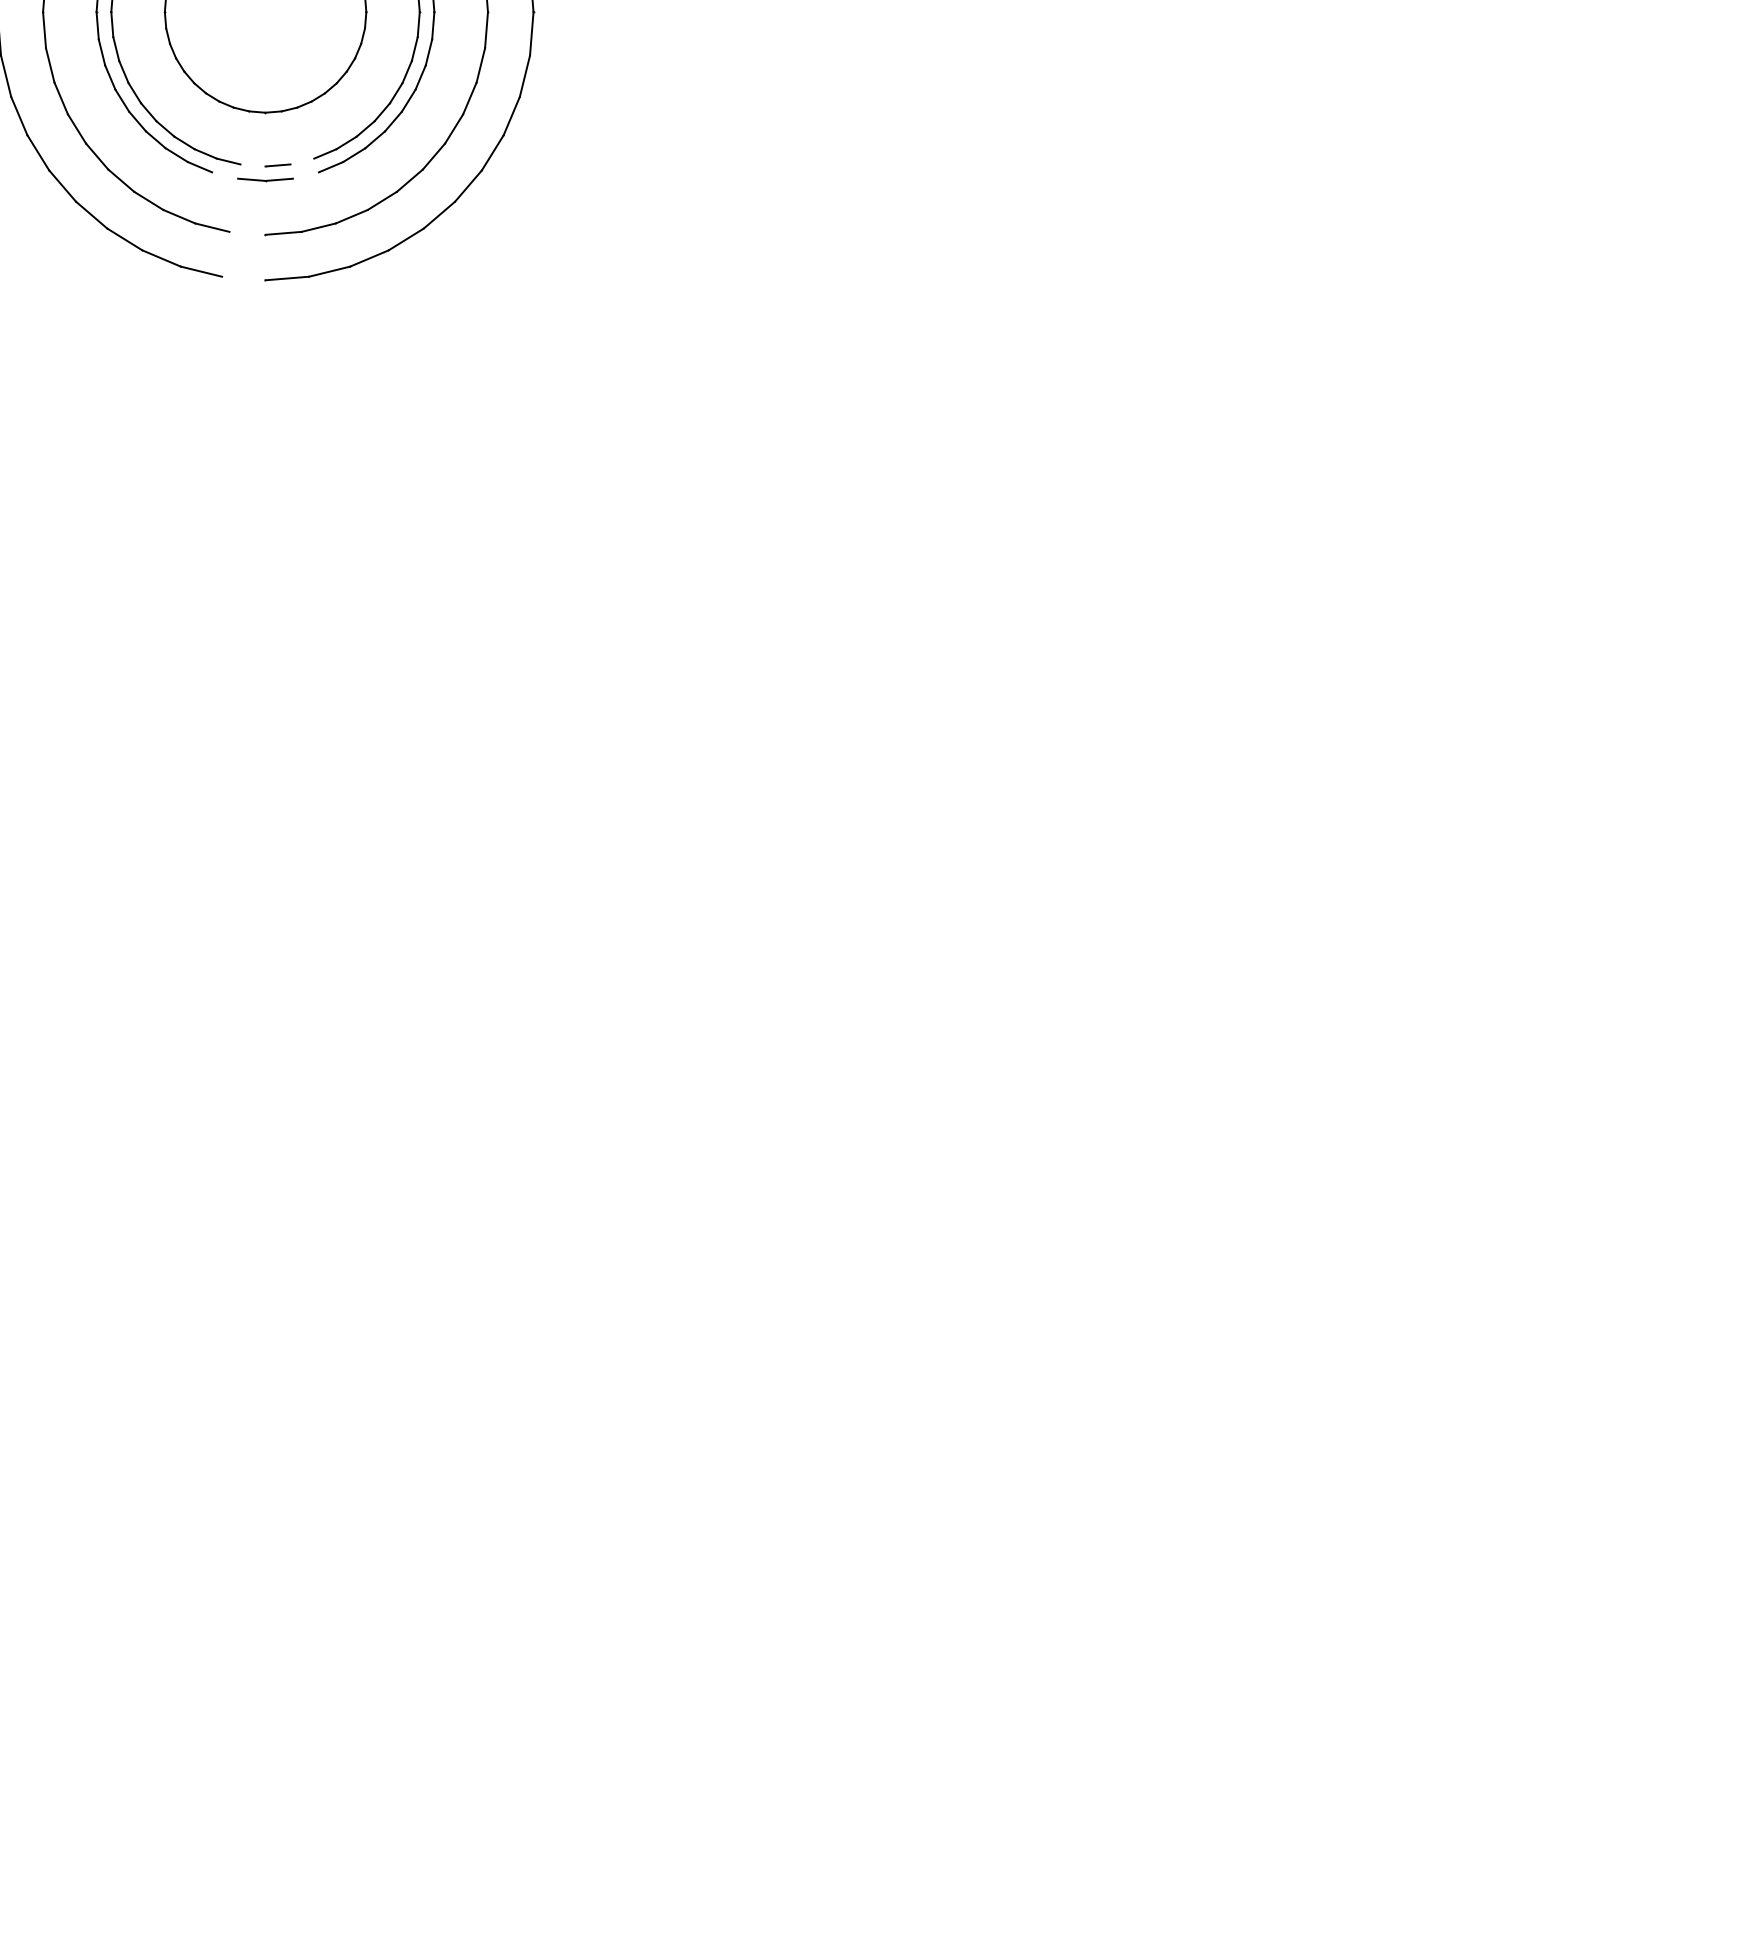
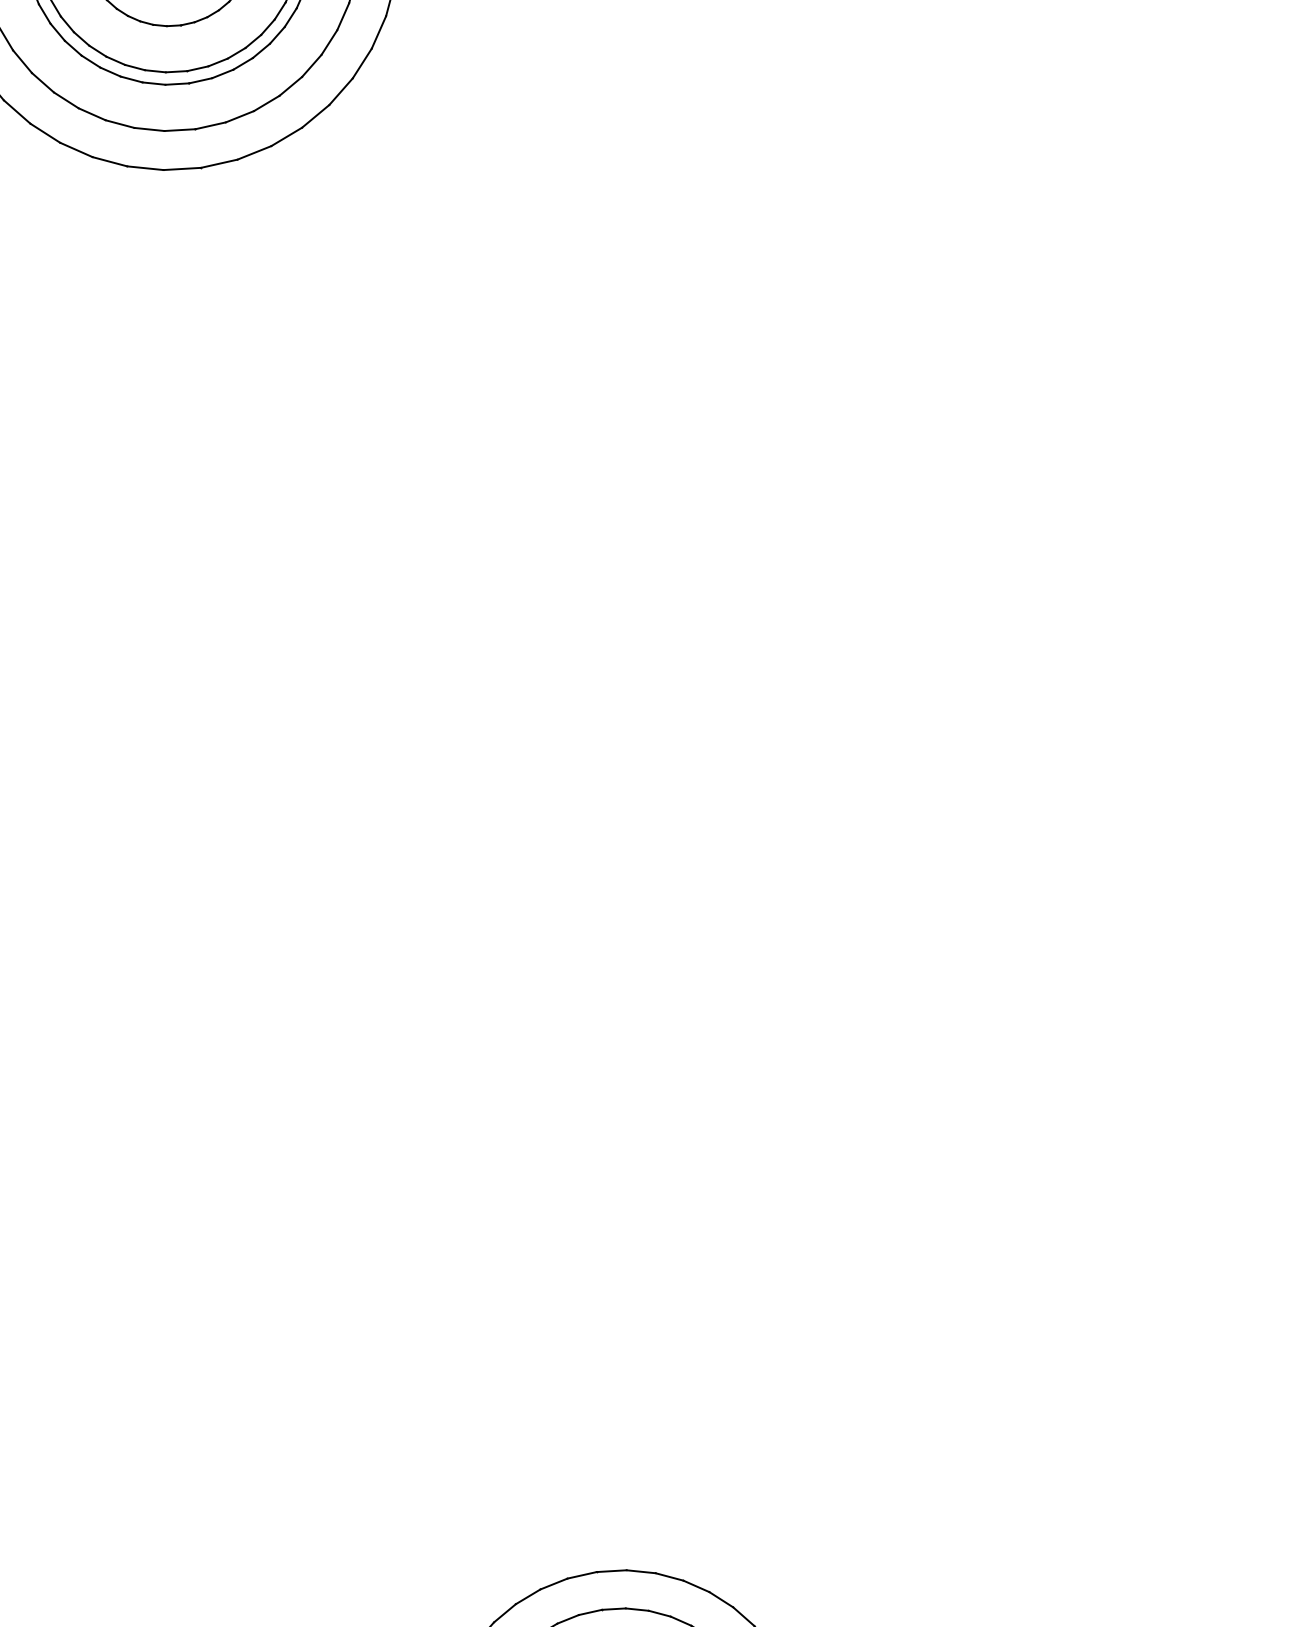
line: (302, 161) -> (218, 62), added
line: (252, 165) -> (176, 71), added
line: (225, 175) -> (154, 83), added
line: (305, 175) -> (222, 73), added
line: (247, 232) -> (179, 129), added
line: (243, 278) -> (182, 168), added

